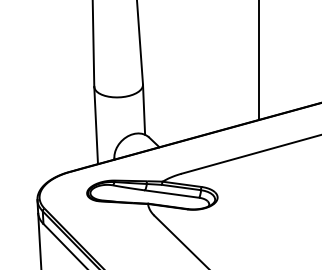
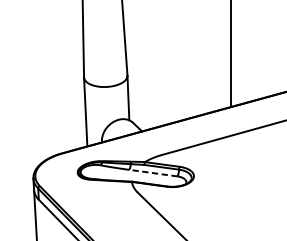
line: (171, 194) -> (152, 173), solid -> dashed

